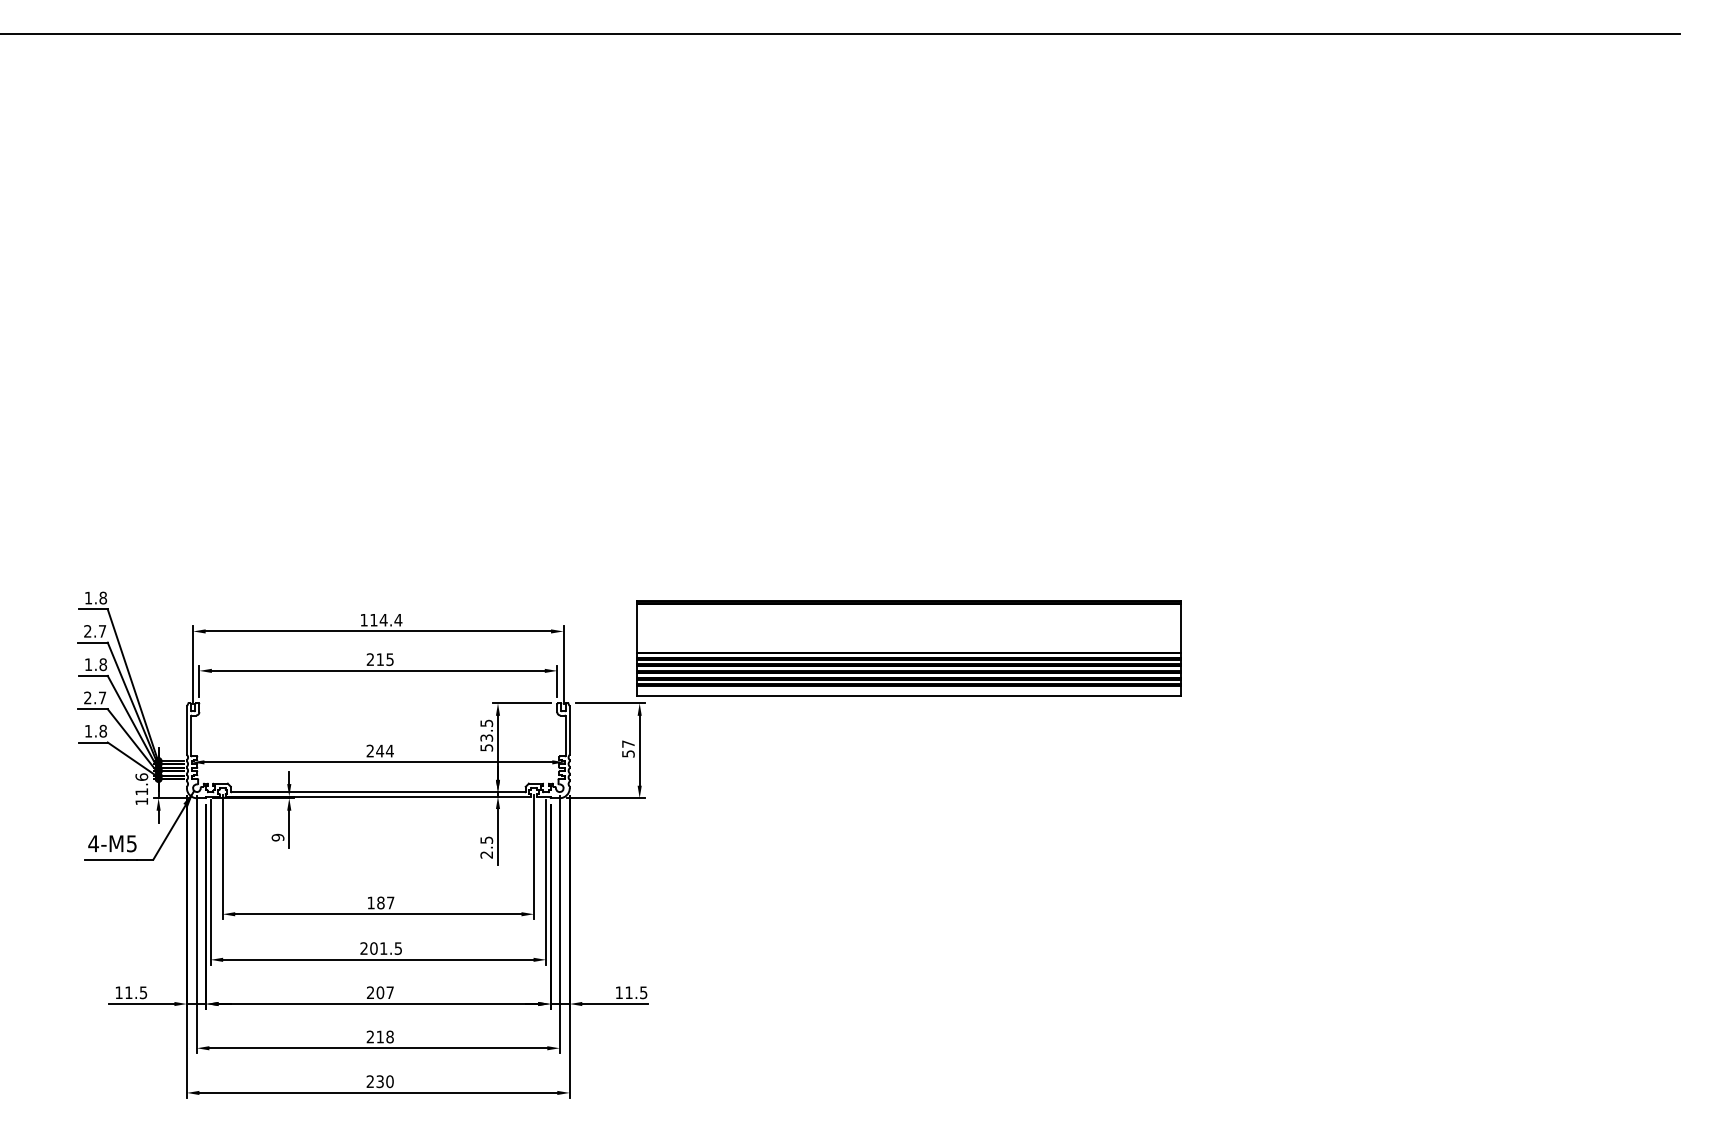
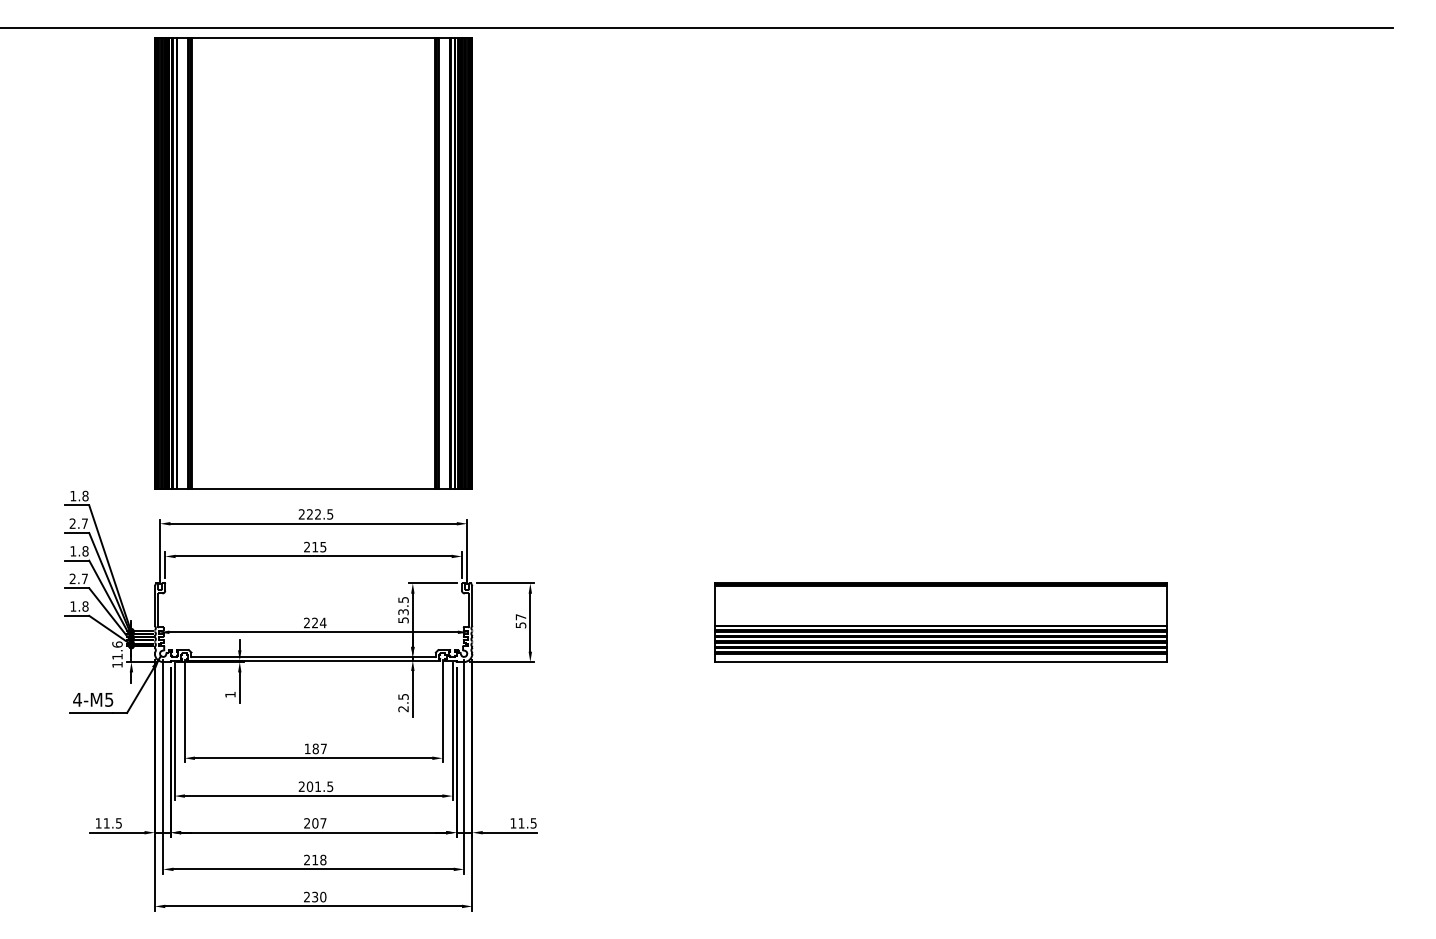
part: (378, 317) -> (313, 263), added
text: (381, 619) -> (316, 513), 114.4 -> 222.5
part: (908, 648) -> (940, 622), moved
text: (380, 750) -> (315, 622), 244 -> 224
text: (277, 837) -> (230, 694), 9 -> 1

